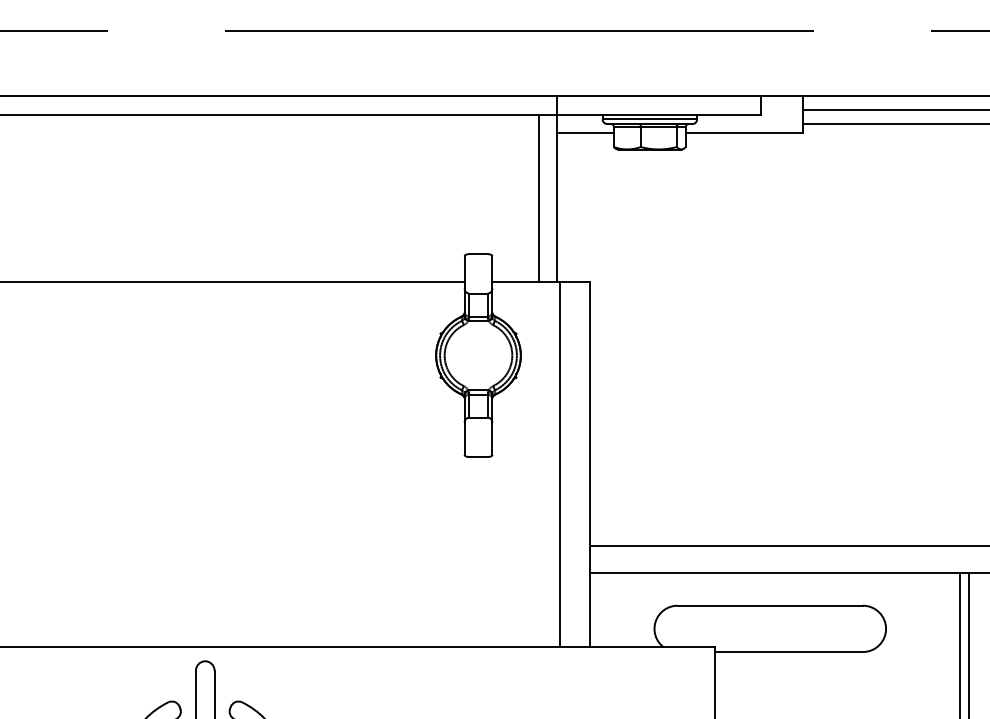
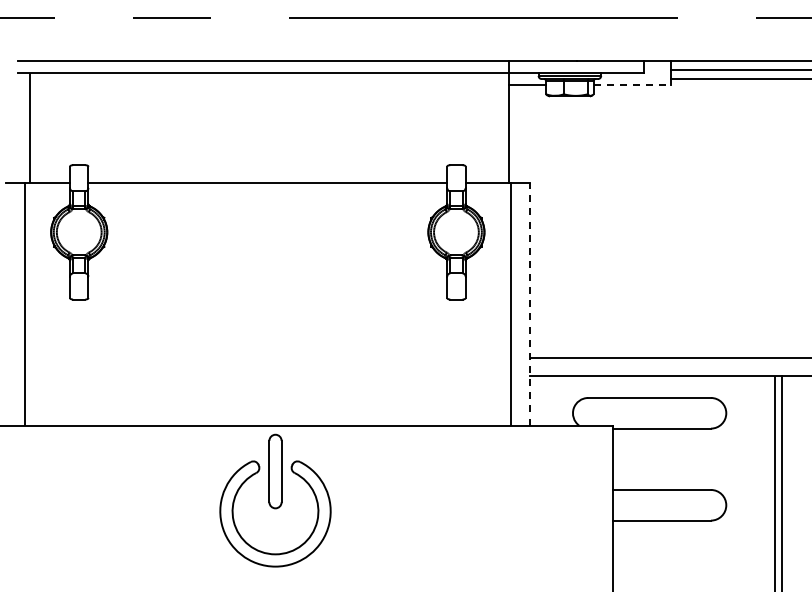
line: (744, 133) -> (632, 85), solid -> dashed
line: (539, 197) -> (496, 127), removed
line: (590, 463) -> (530, 303), solid -> dashed

